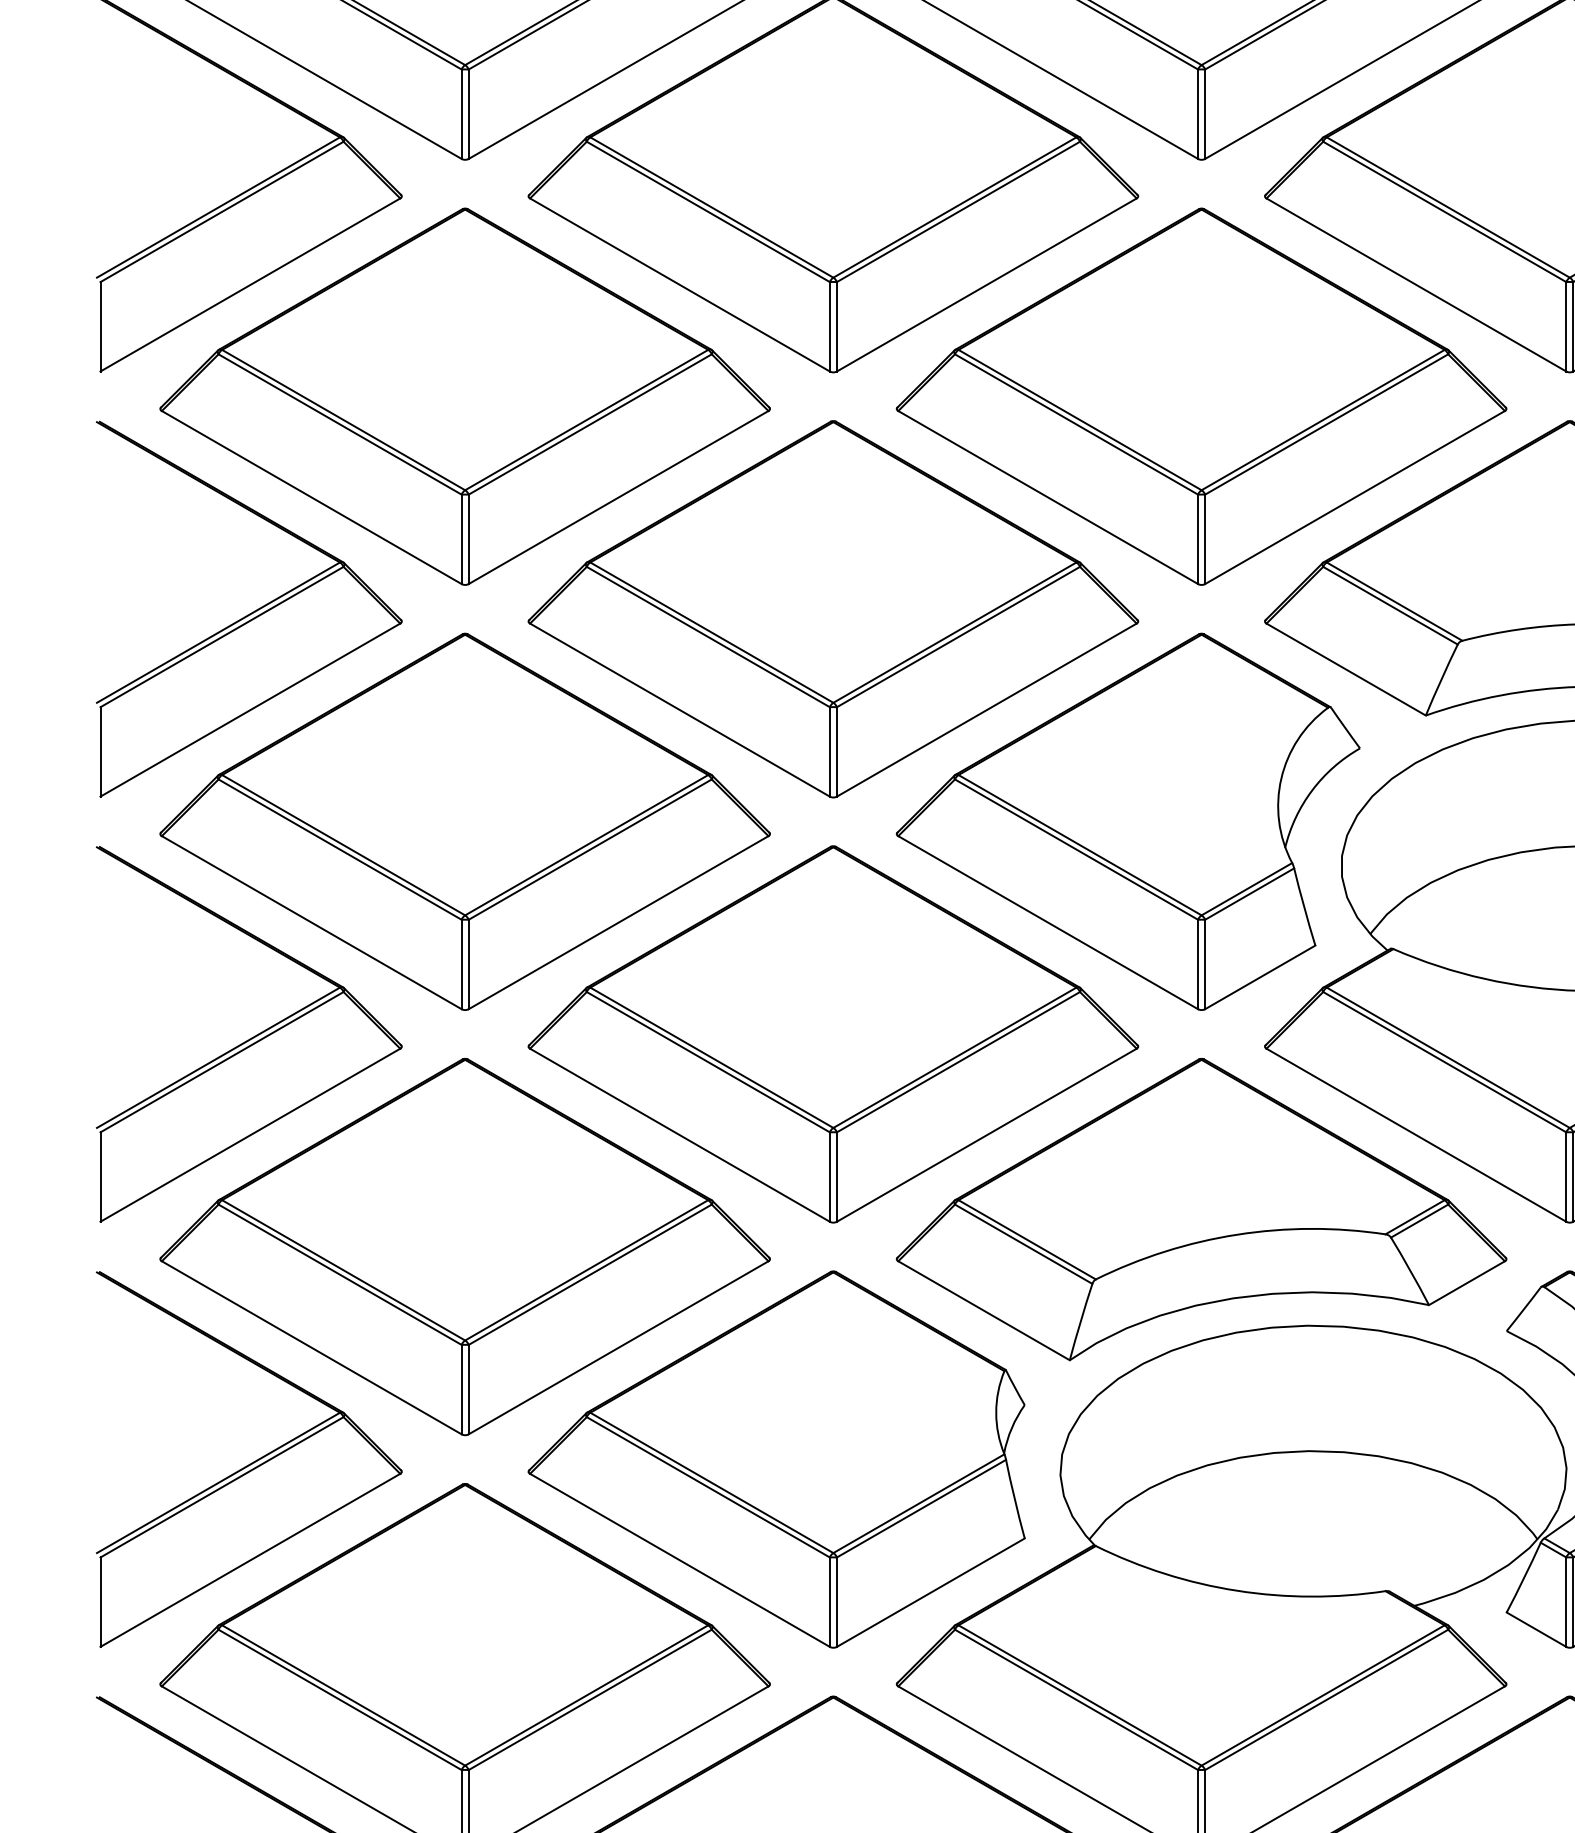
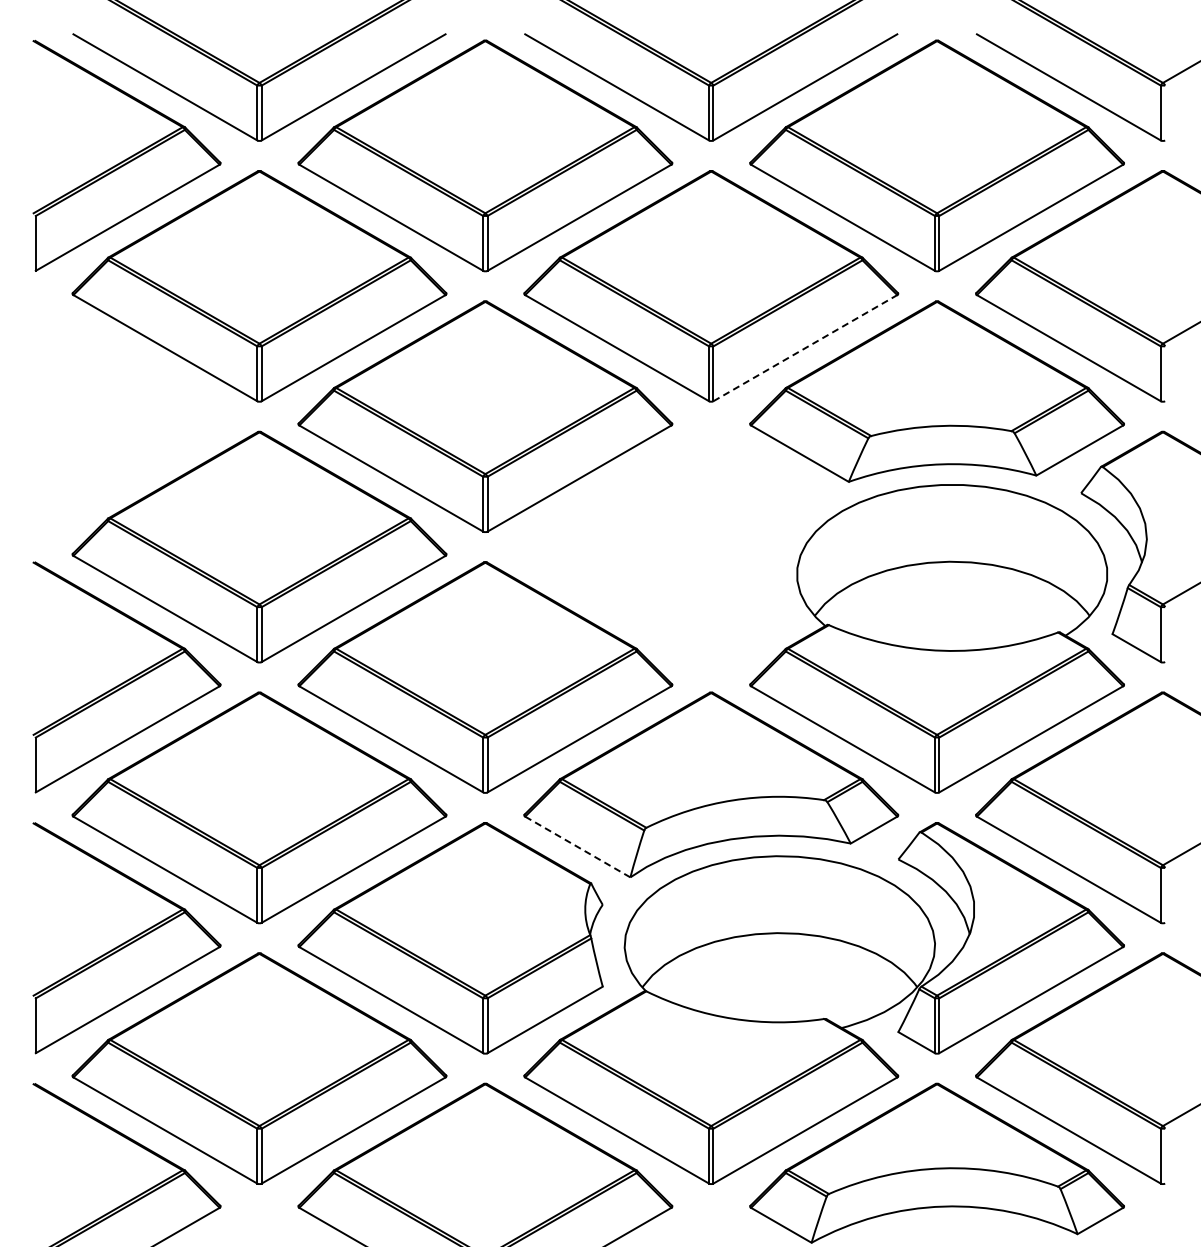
line: (1355, 496) -> (805, 347), solid -> dashed
part: (248, 608) -> (126, 416), removed
part: (1127, 820) -> (665, 546), removed
line: (983, 1311) -> (577, 847), solid -> dashed

